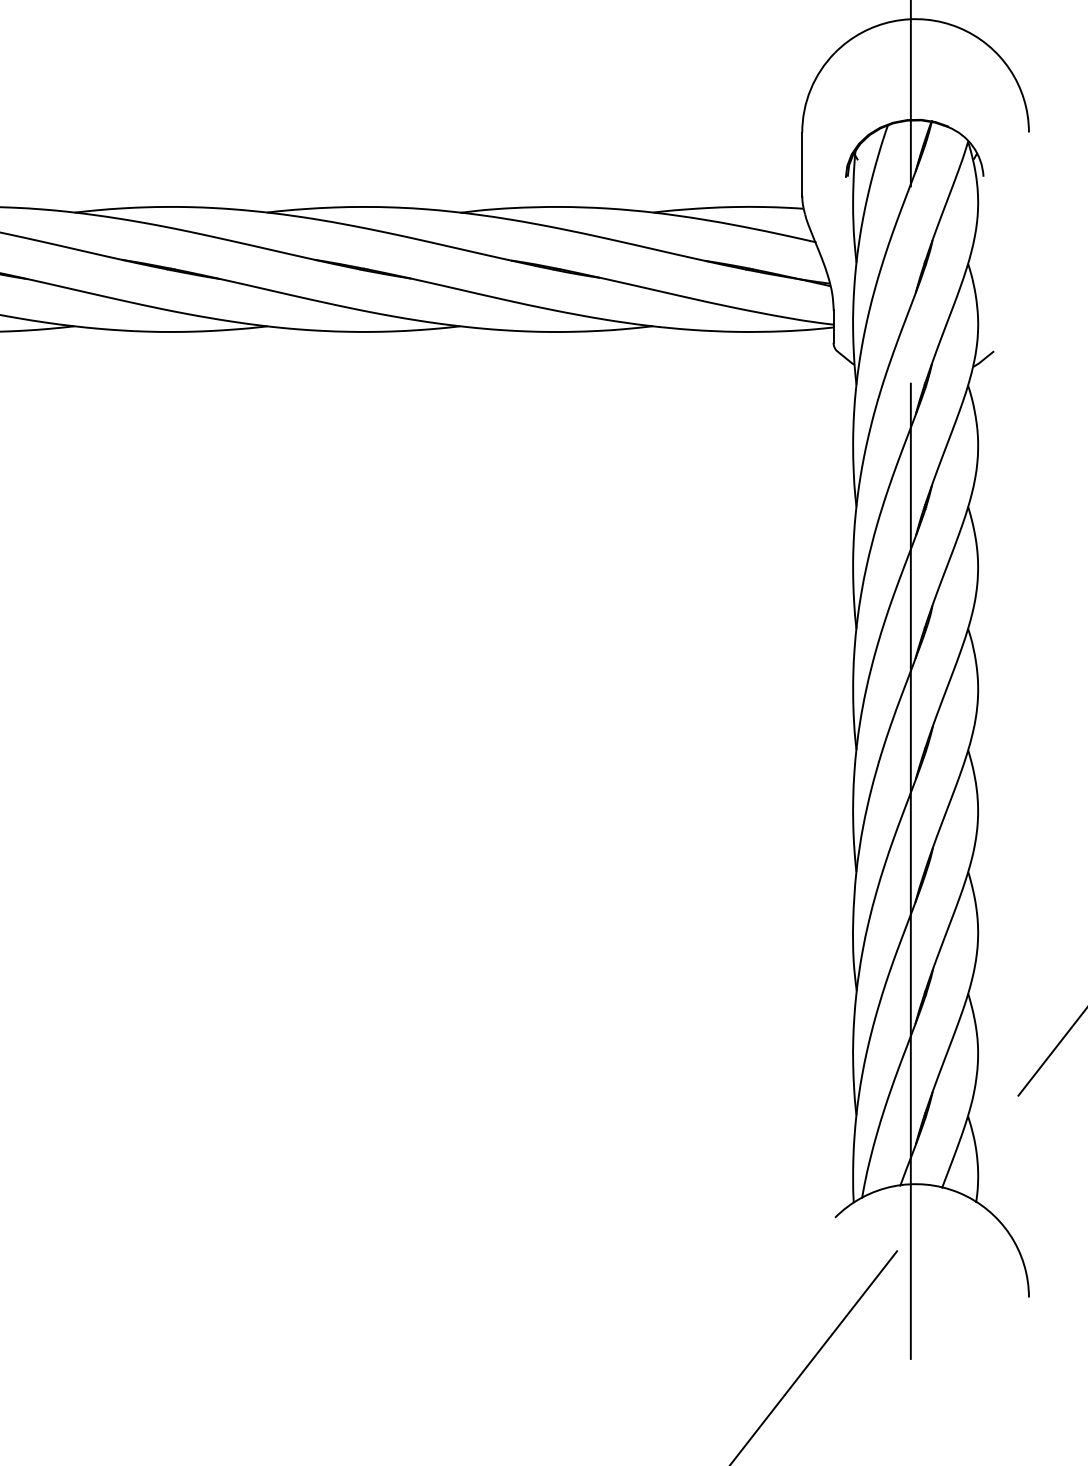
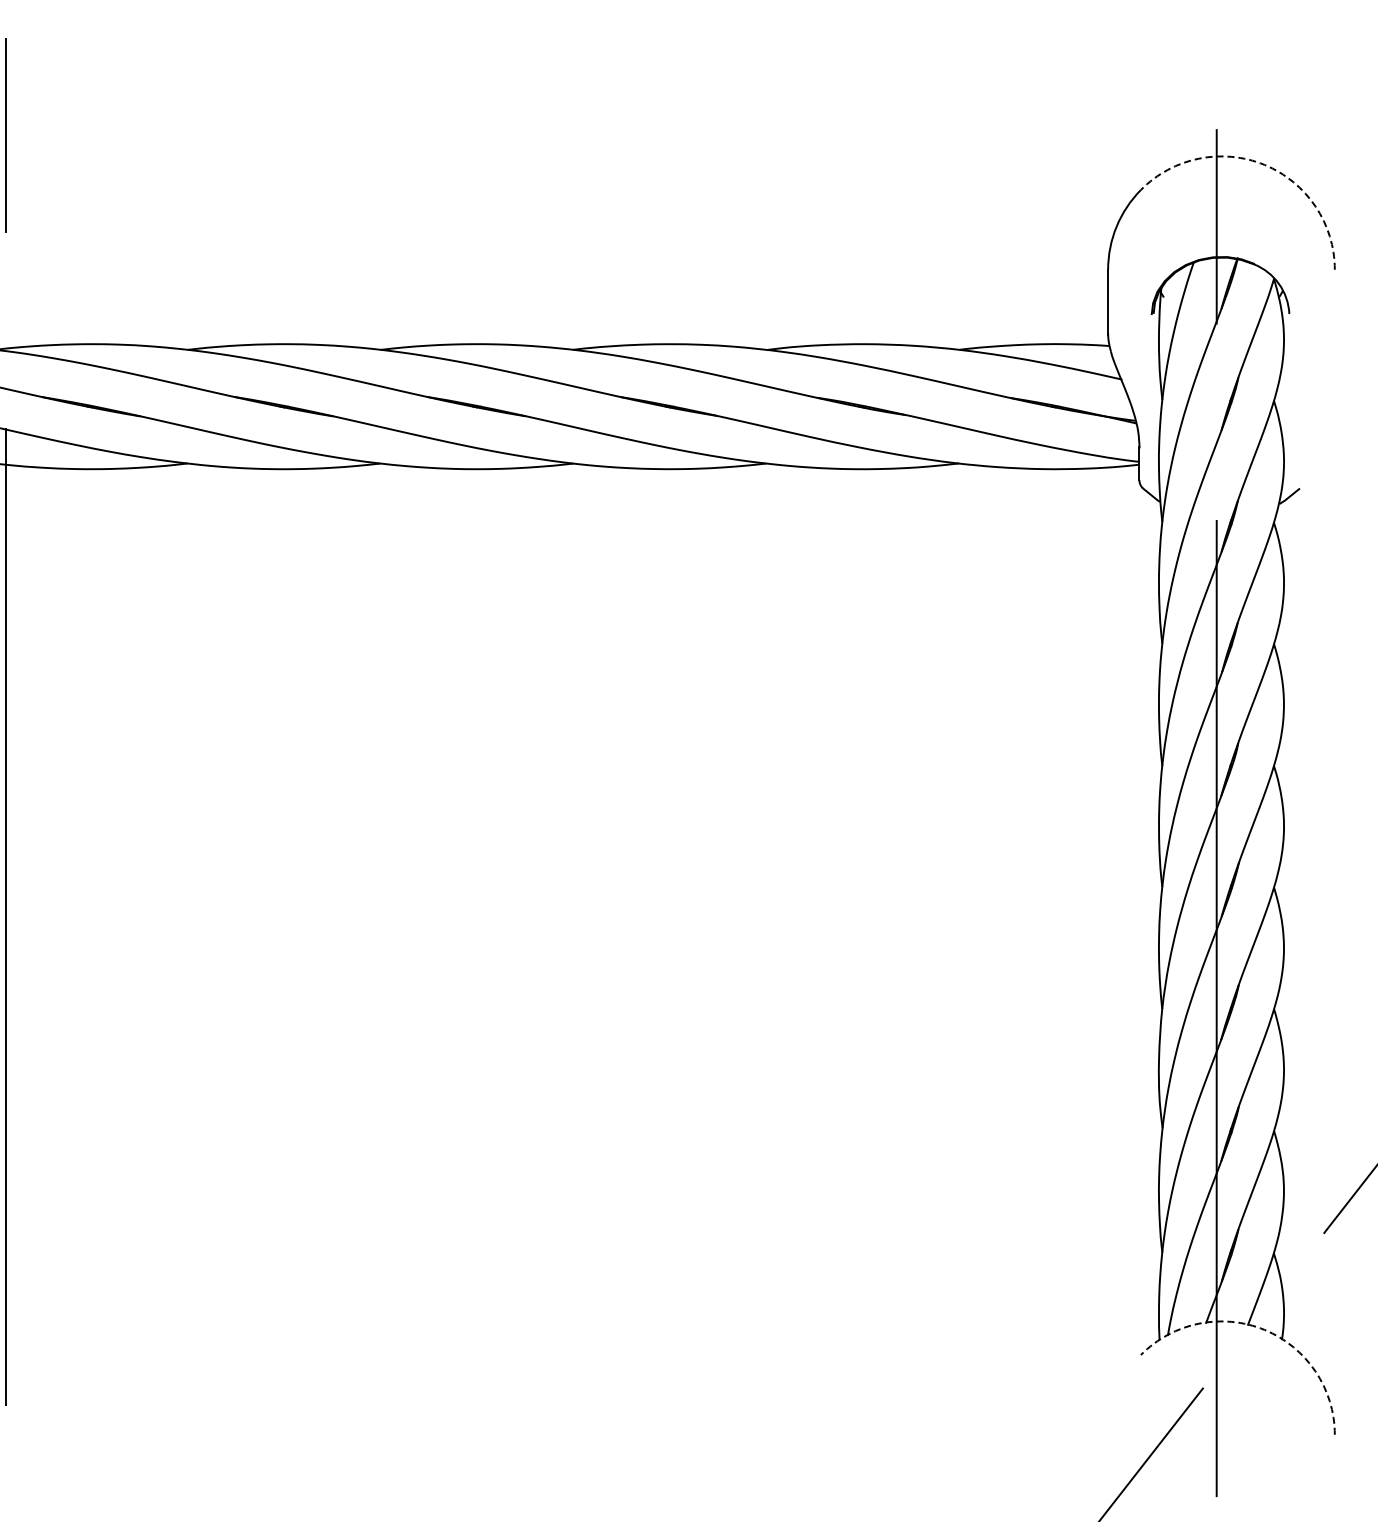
arc: (958, 27) -> (1264, 164), solid -> dashed
arc: (958, 1192) -> (1264, 1329), solid -> dashed

